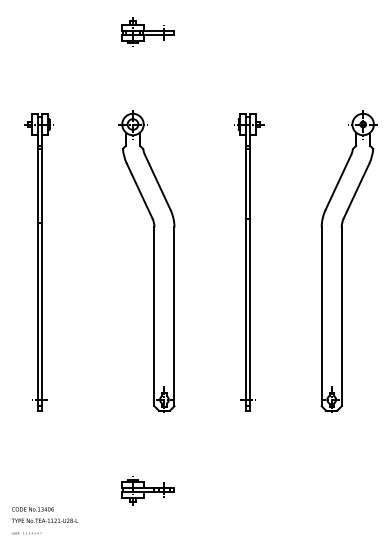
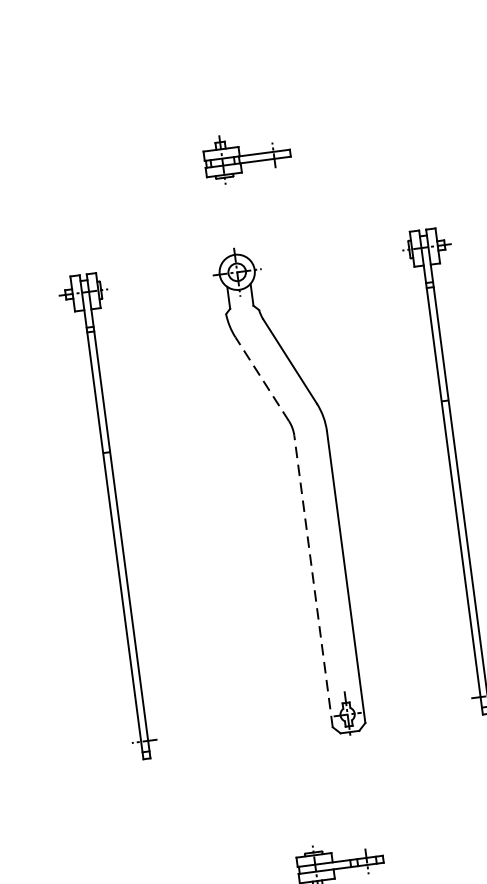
part: (147, 31) -> (246, 156), moved
line: (139, 190) -> (261, 378), solid -> dashed
line: (154, 316) -> (313, 580), solid -> dashed

